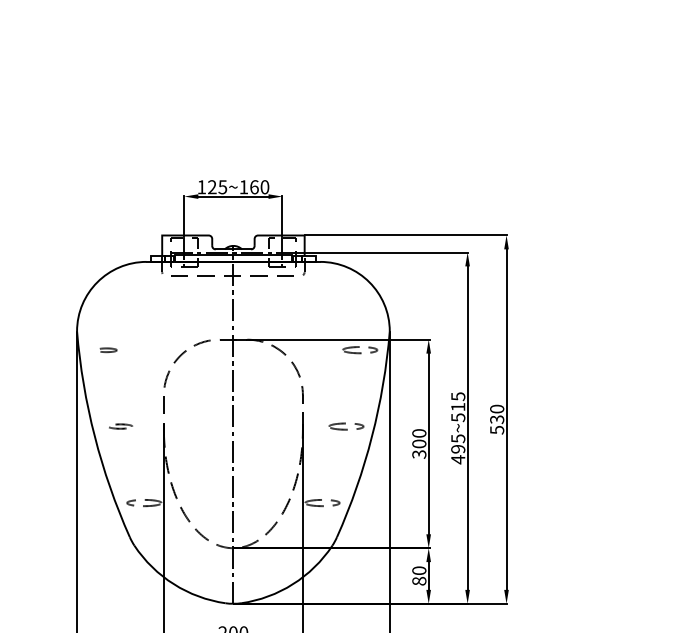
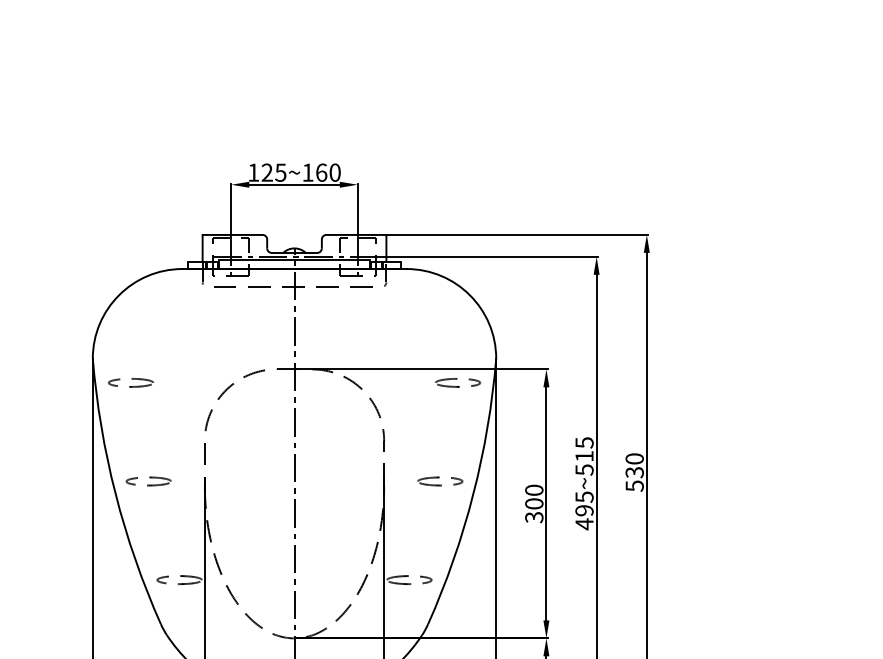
part: (106, 350) -> (130, 383), size x1.67
part: (120, 426) -> (148, 481), size x1.43

